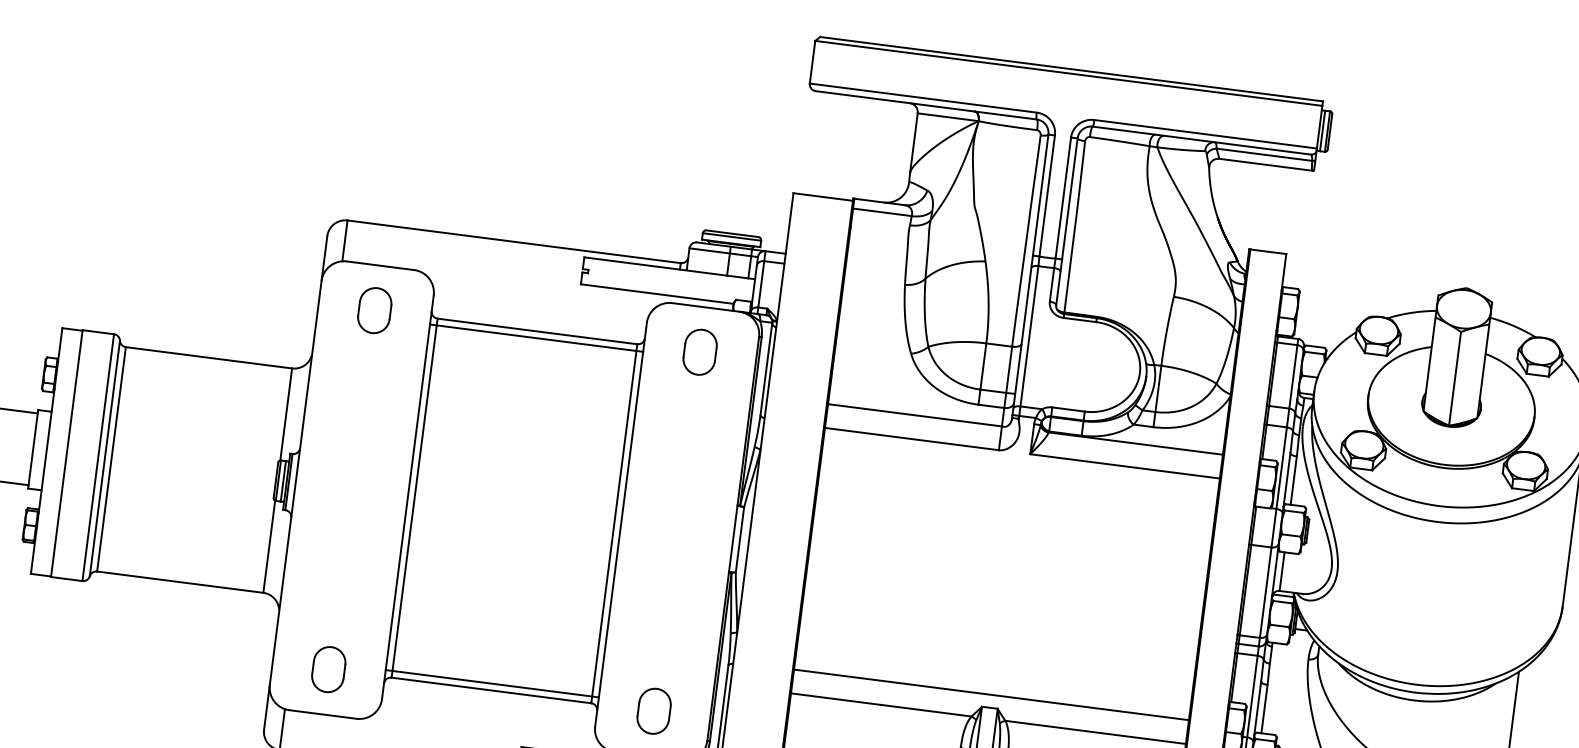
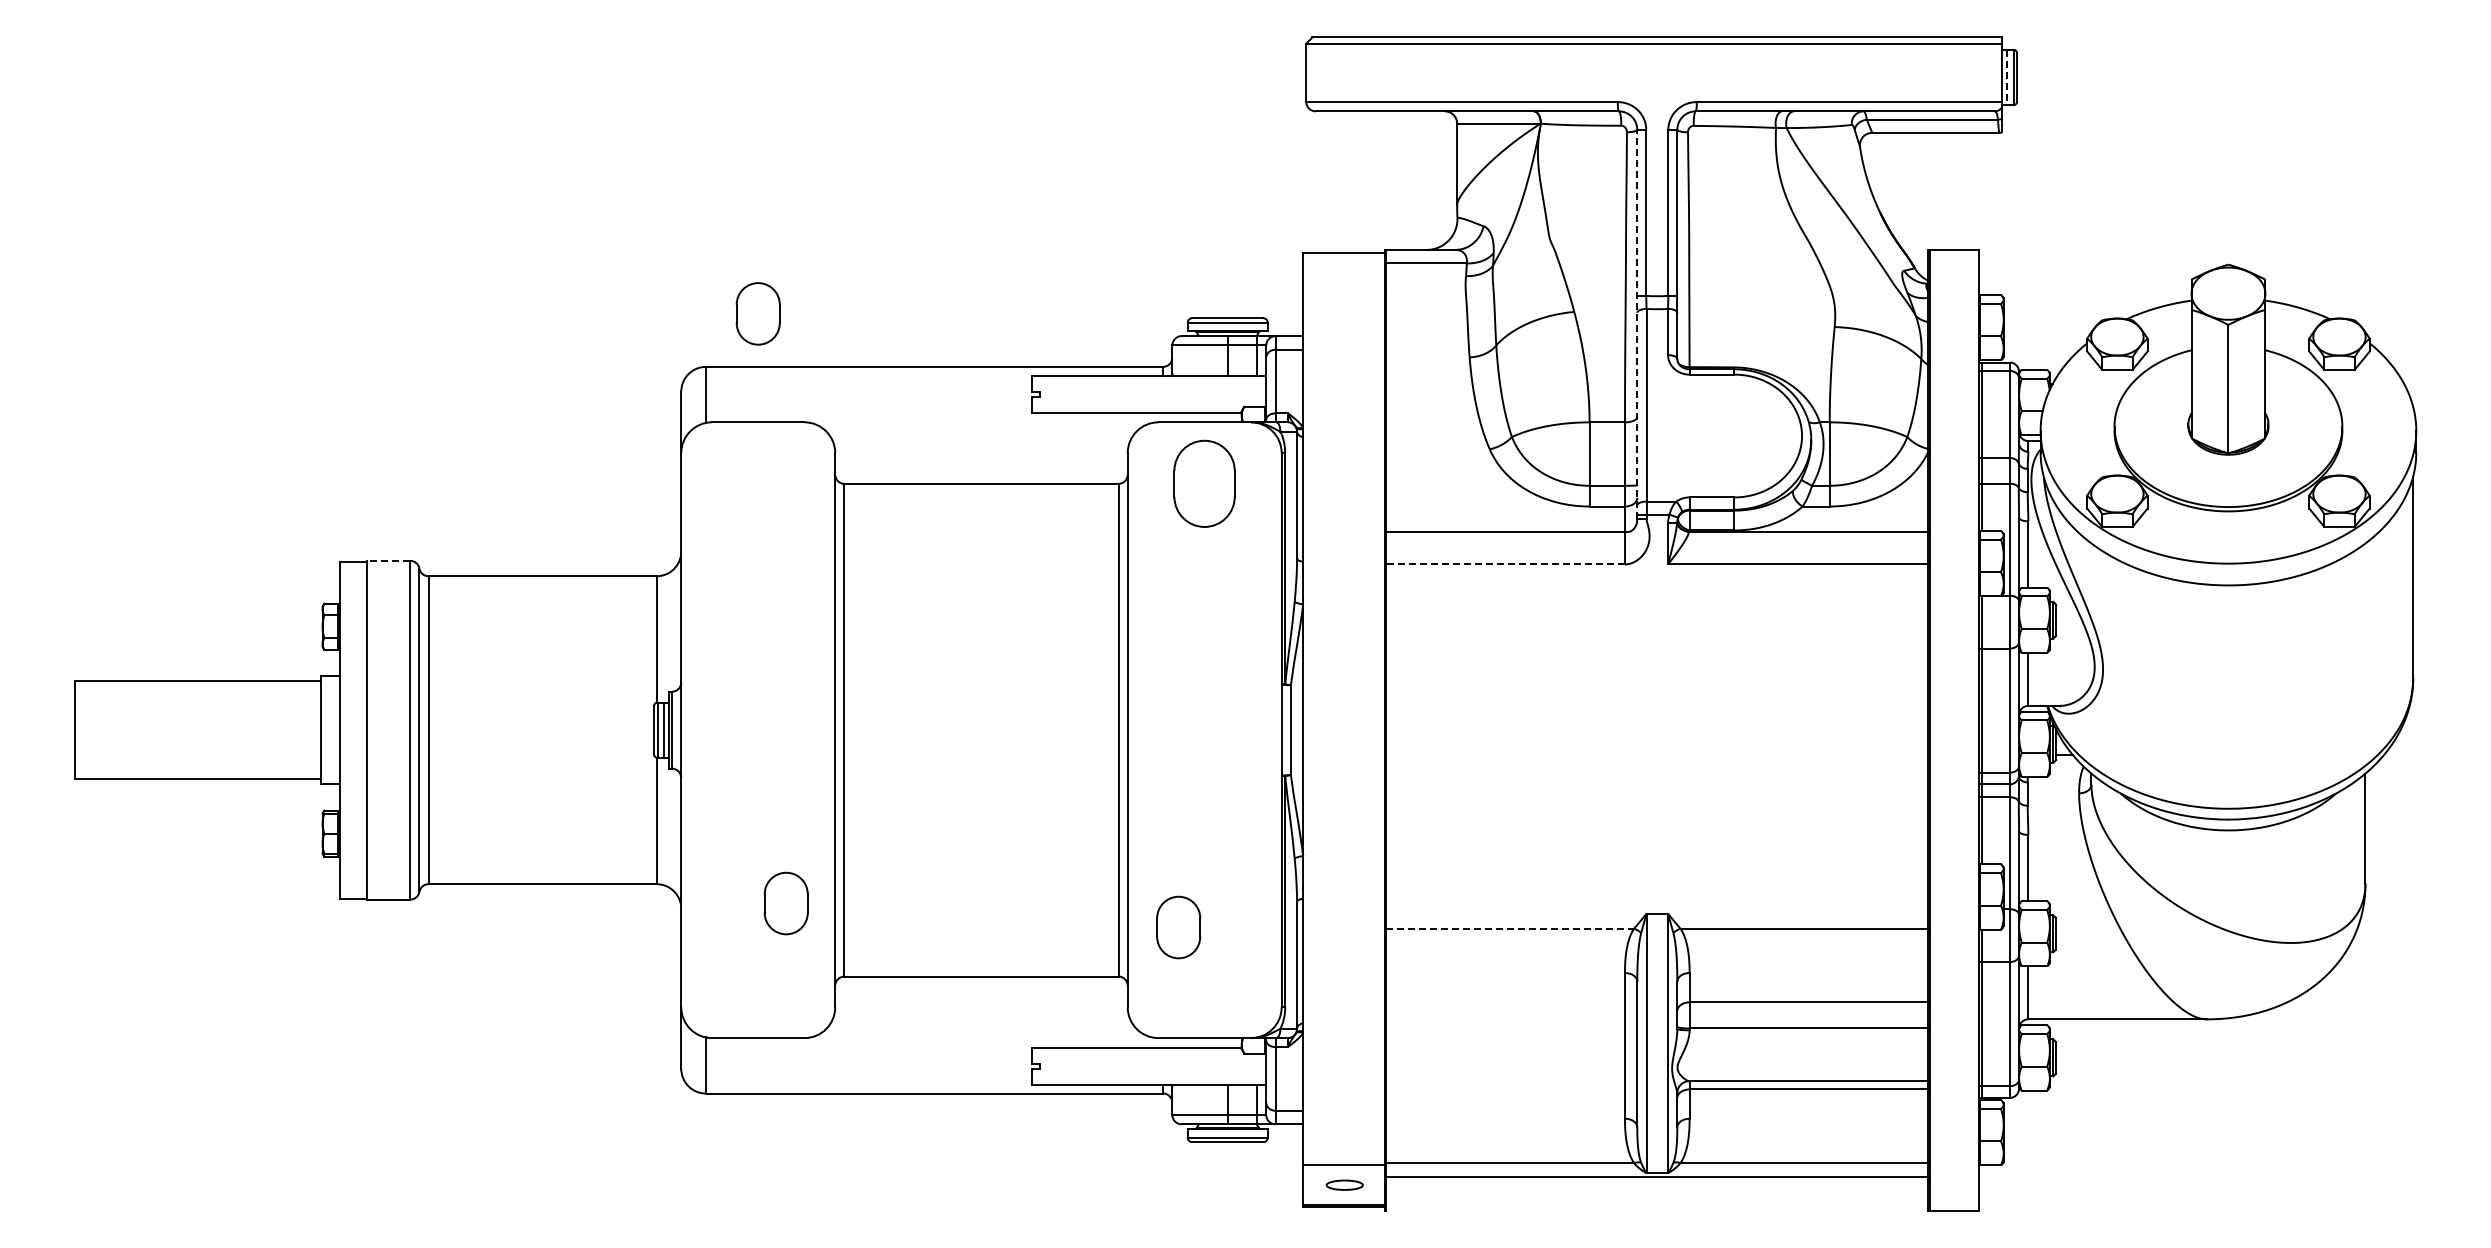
line: (1322, 130) -> (2006, 77), solid -> dashed
line: (1030, 275) -> (1637, 323), solid -> dashed
part: (374, 310) -> (757, 313), moved
line: (98, 331) -> (388, 560), solid -> dashed
line: (536, 338) -> (981, 493), removed
part: (700, 351) -> (1204, 483), size x1.4
line: (911, 439) -> (1505, 564), solid -> dashed
part: (328, 669) -> (785, 903), moved
line: (492, 683) -> (981, 967), removed
line: (991, 695) -> (1657, 896), removed
line: (881, 704) -> (1510, 928), solid -> dashed
part: (654, 711) -> (1178, 927), moved

